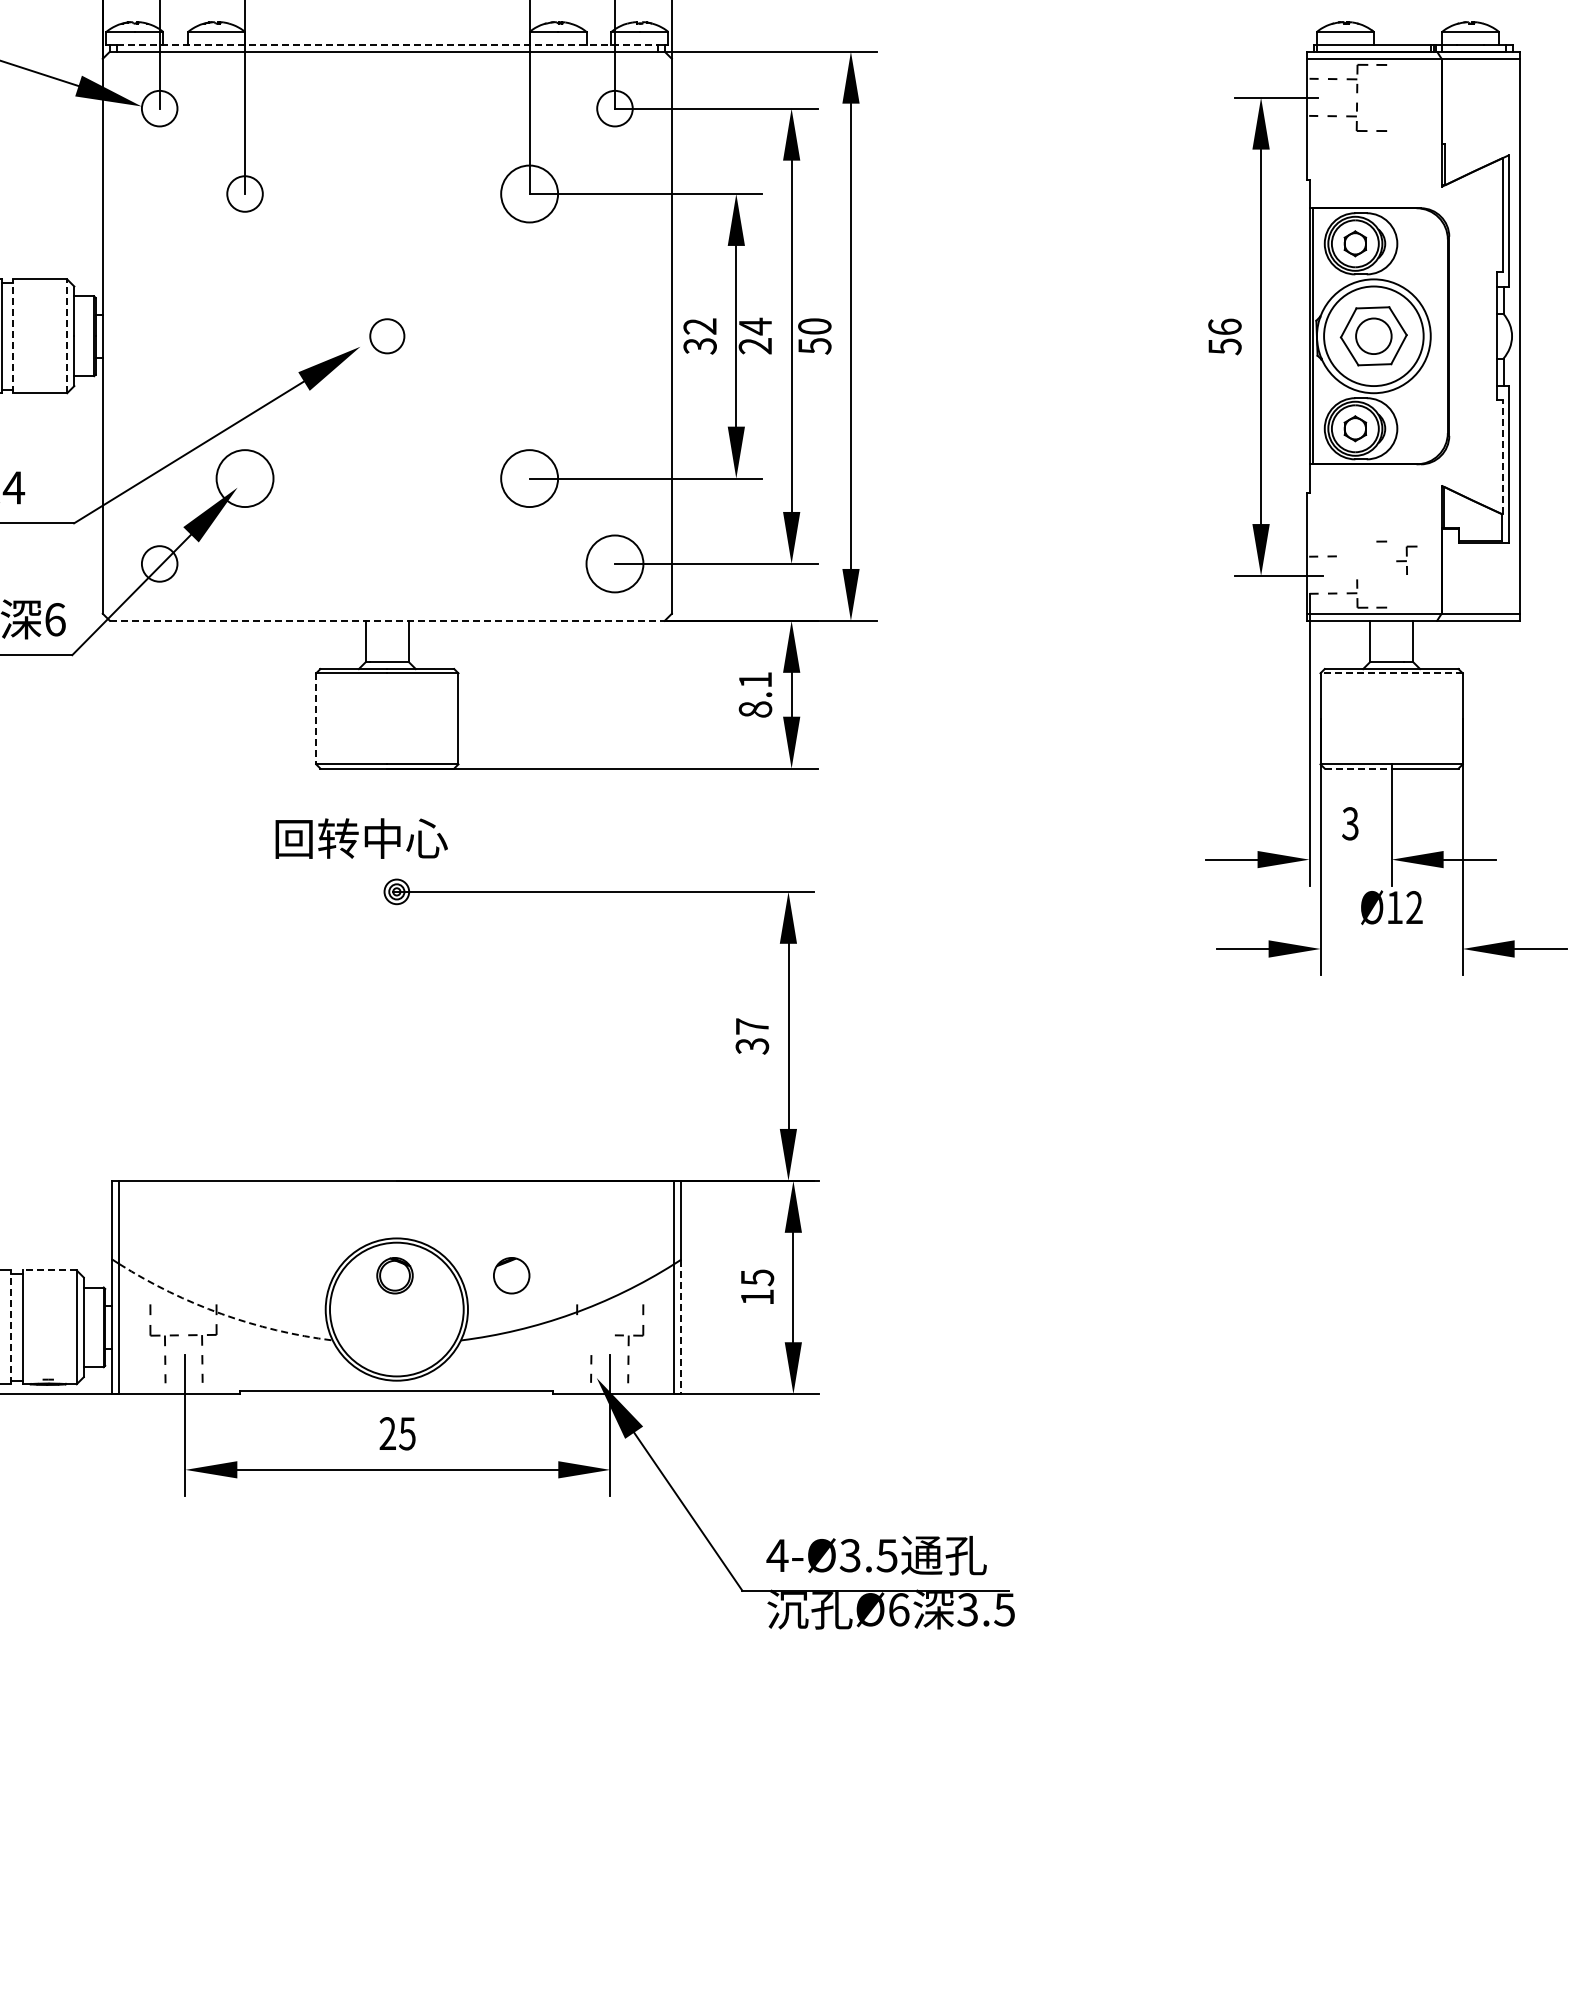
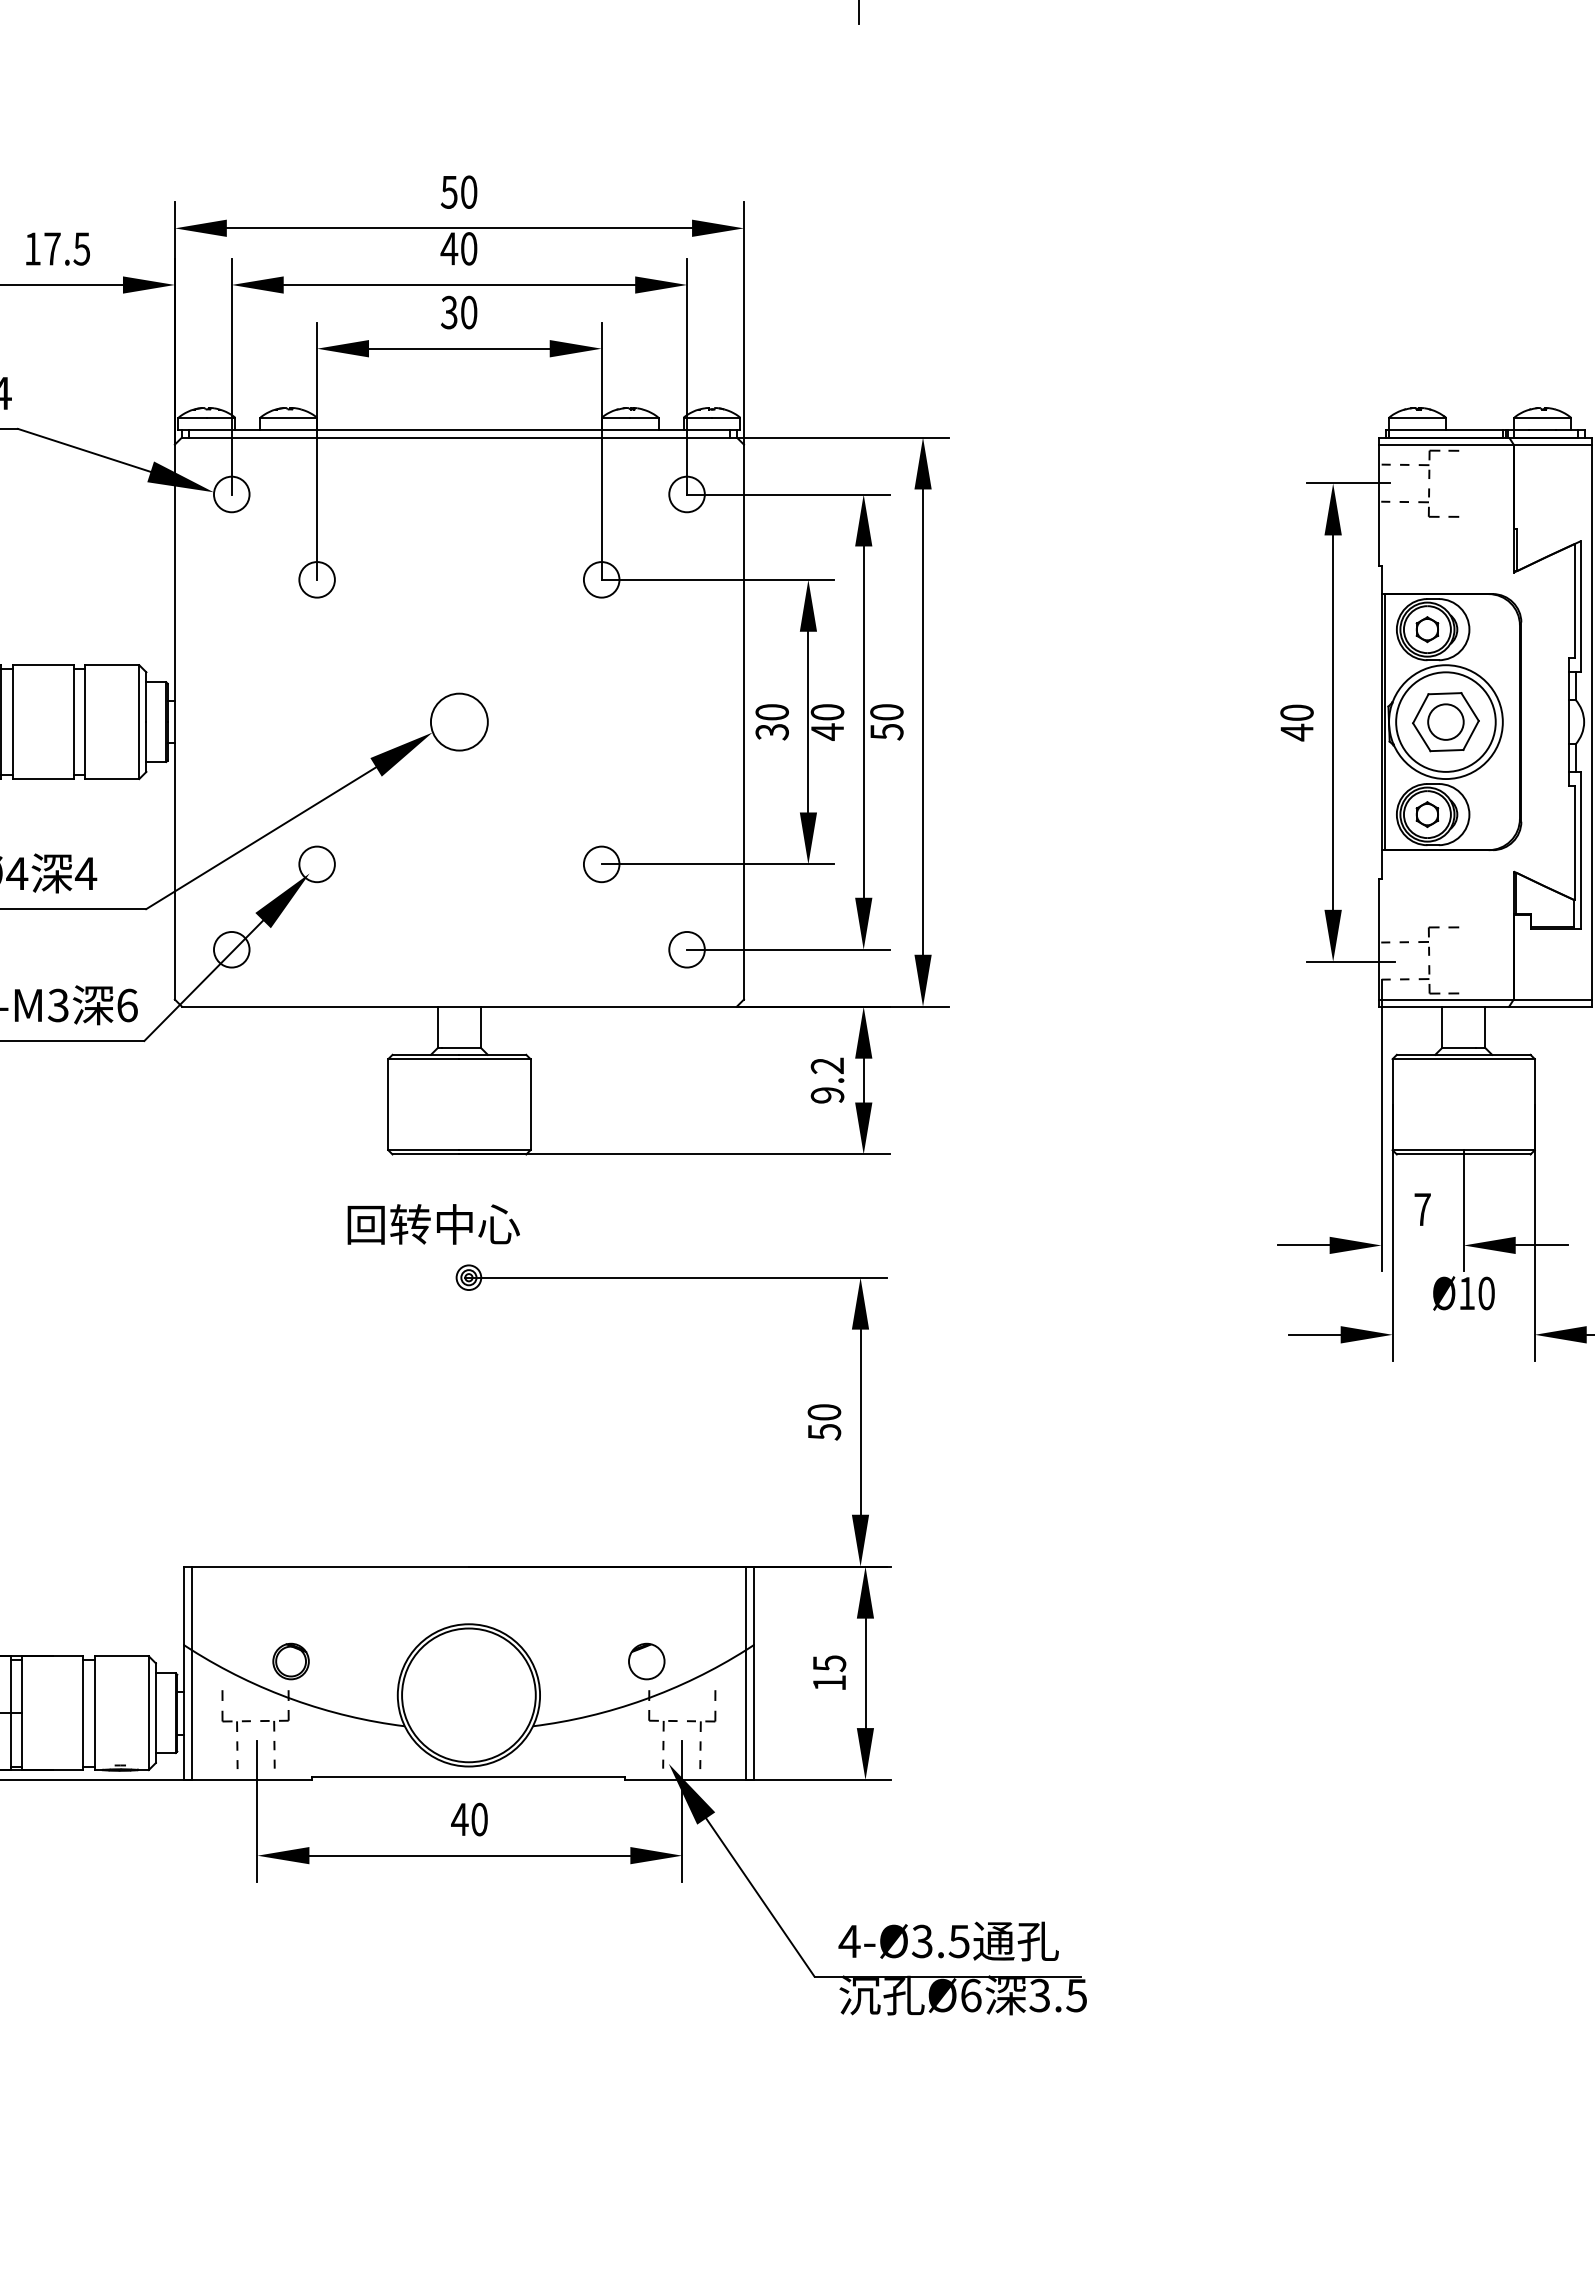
line: (387, 44) -> (459, 430), dashed -> solid
circle: (529, 193) -> (601, 579), size x0.62
text: (699, 326) -> (771, 712), 32 -> 30
circle: (386, 335) -> (458, 721), size x1.67
text: (755, 335) -> (827, 721), 24 -> 40
line: (13, 336) -> (85, 722), dashed -> solid
line: (67, 336) -> (139, 722), dashed -> solid
text: (1224, 336) -> (1296, 722), 56 -> 40
line: (1502, 456) -> (1574, 842), dashed -> solid
circle: (244, 478) -> (316, 864), size x0.62
circle: (529, 478) -> (601, 864), size x0.62
part: (1406, 559) -> (1428, 940), moved
circle: (614, 563) -> (686, 949), size x0.62
line: (387, 620) -> (459, 1006), dashed -> solid
line: (1391, 673) -> (1463, 1059), dashed -> solid
text: (755, 694) -> (827, 1080), 8.1 -> 9.2
line: (316, 718) -> (388, 1104), dashed -> solid
line: (1358, 768) -> (1430, 1154), dashed -> solid
text: (1350, 823) -> (1422, 1209), 3 -> 7
text: (1414, 907) -> (1486, 1293), Ø12 -> Ø10
text: (752, 1036) -> (824, 1422), 37 -> 50
line: (49, 1270) -> (121, 1656), dashed -> solid
part: (394, 1275) -> (290, 1661), moved
part: (511, 1275) -> (646, 1661), moved
arc: (221, 1313) -> (293, 1699), dashed -> solid
line: (11, 1327) -> (83, 1713), dashed -> solid
line: (681, 1327) -> (753, 1713), dashed -> solid
part: (590, 1334) -> (662, 1720), added
text: (397, 1433) -> (469, 1819), 25 -> 40

